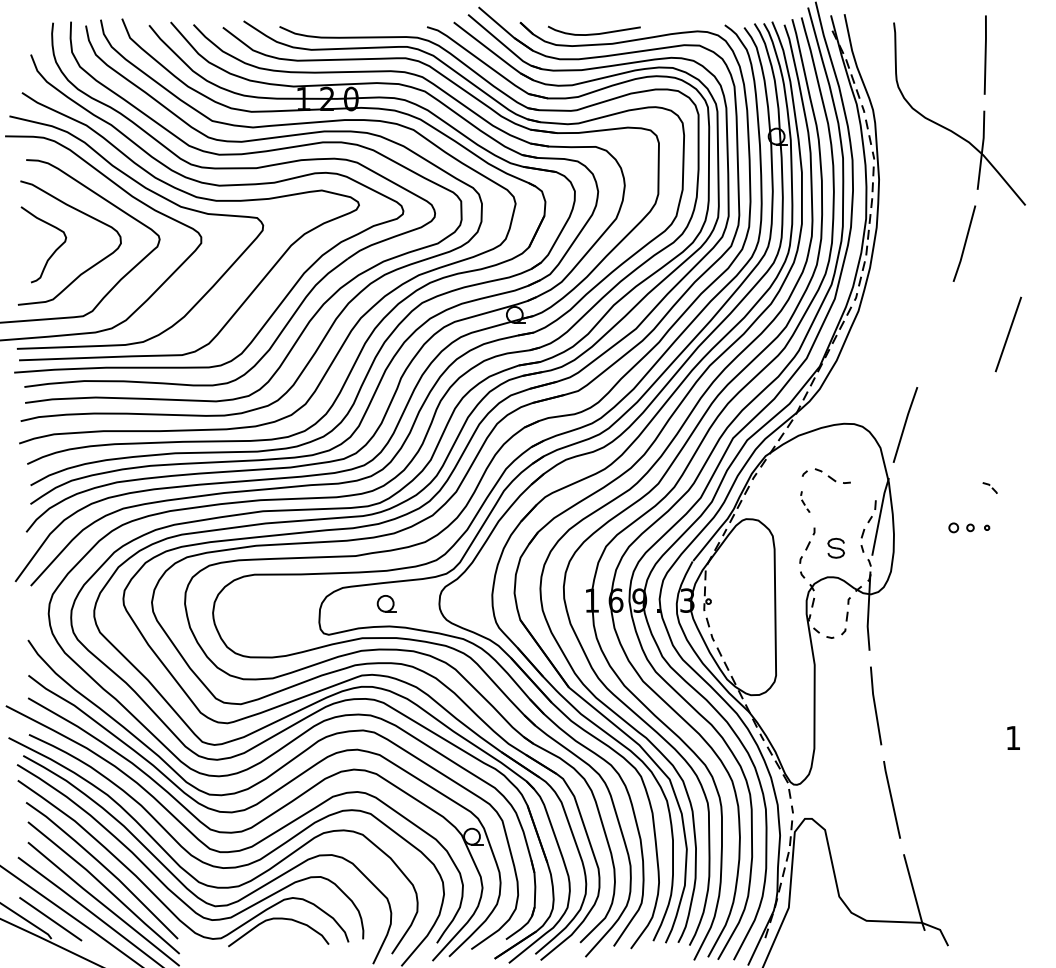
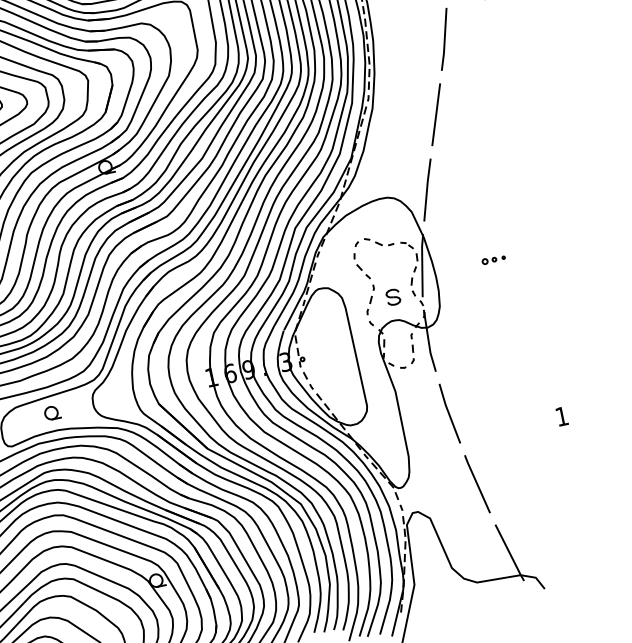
line: (1007, 334) -> (435, 114), moved
part: (989, 487) -> (406, 245), moved
part: (805, 501) -> (361, 265), size x1.67
part: (969, 527) -> (493, 259), size x0.71

